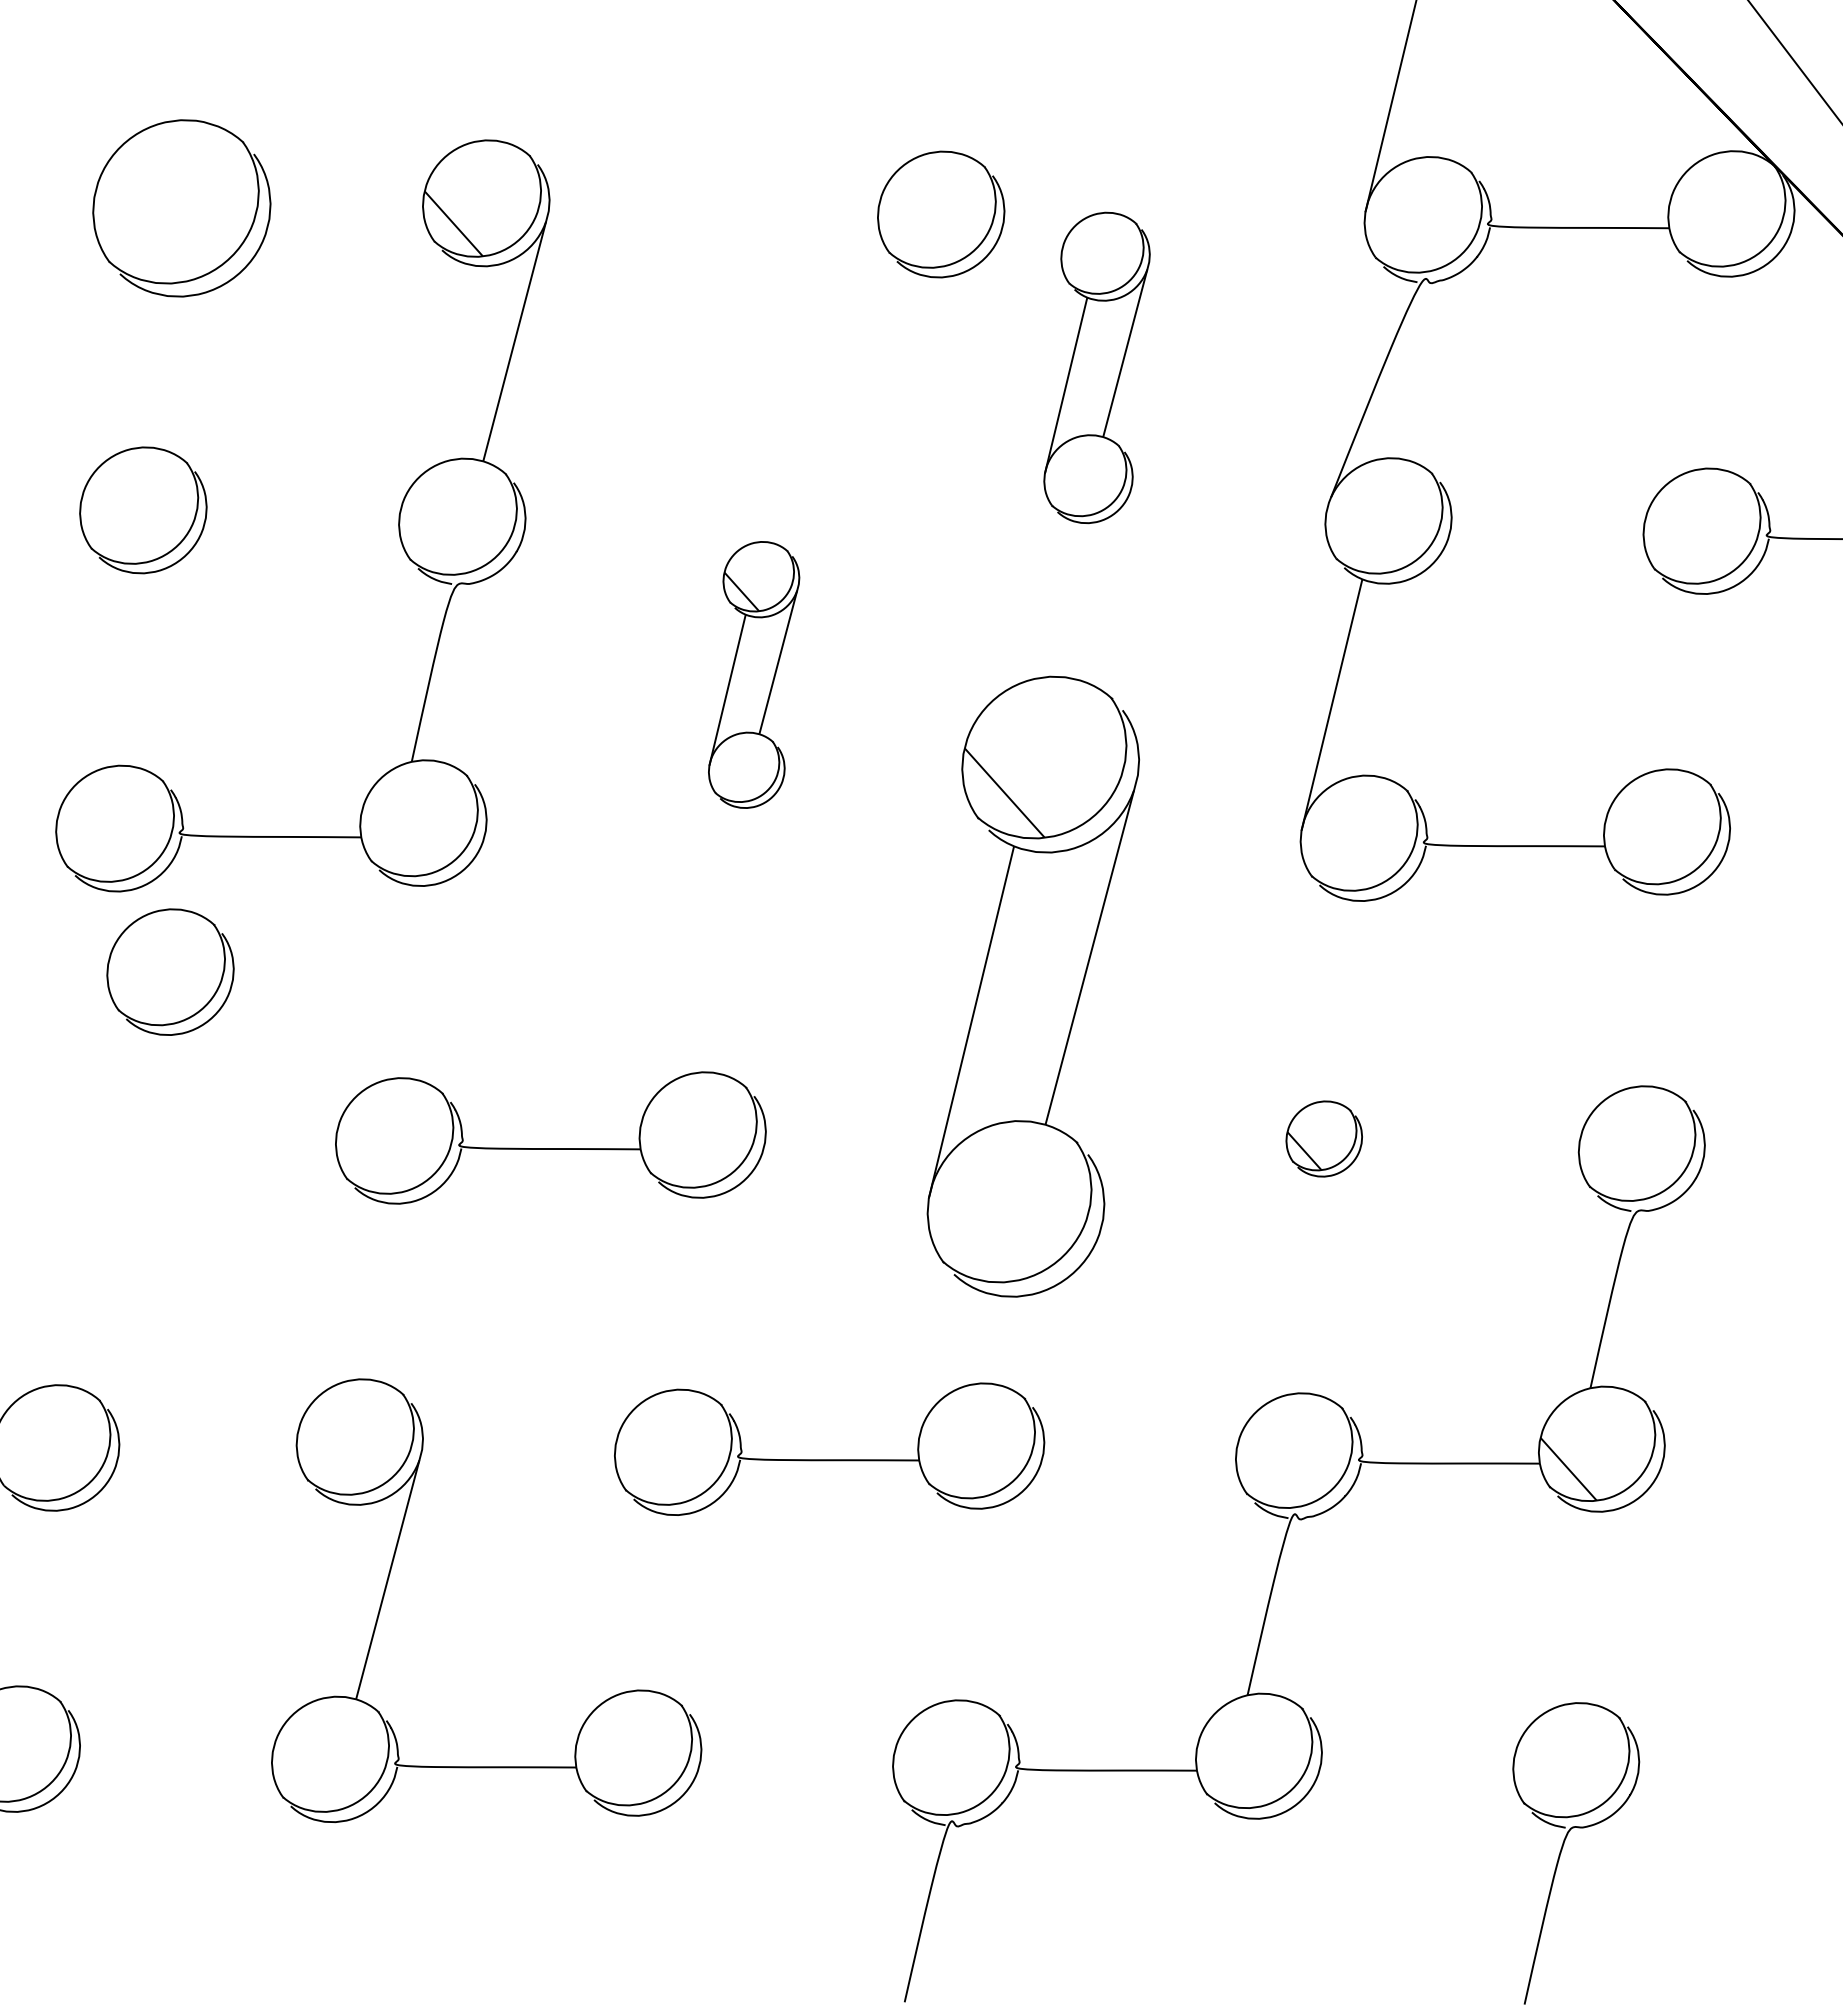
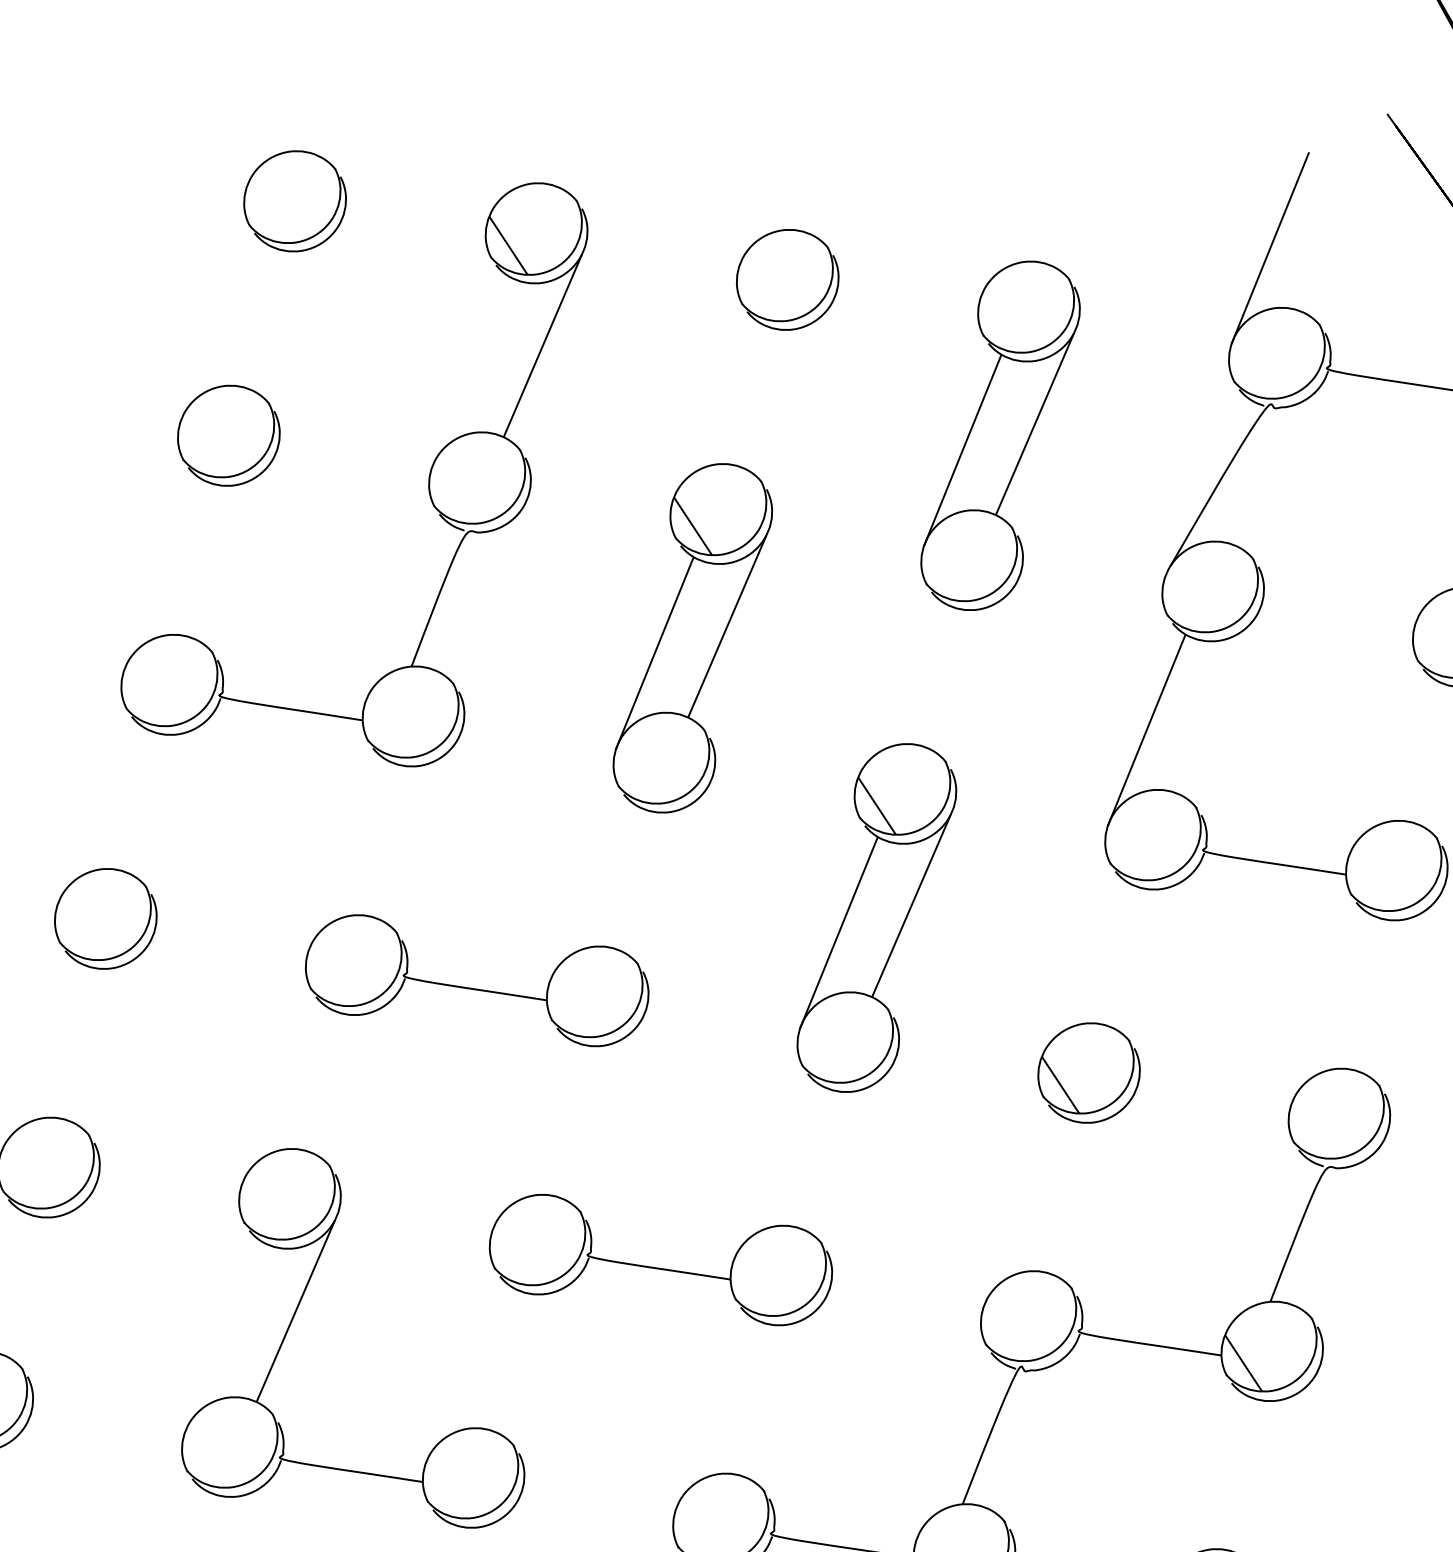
part: (181, 208) -> (294, 201), size x0.71
part: (941, 214) -> (787, 279), moved
part: (1096, 367) -> (1000, 435), size x1.43
part: (753, 674) -> (692, 637), size x1.67
part: (170, 971) -> (105, 918), moved
part: (1032, 986) -> (876, 917), size x0.71
part: (1324, 1138) -> (1089, 1072), size x1.67

